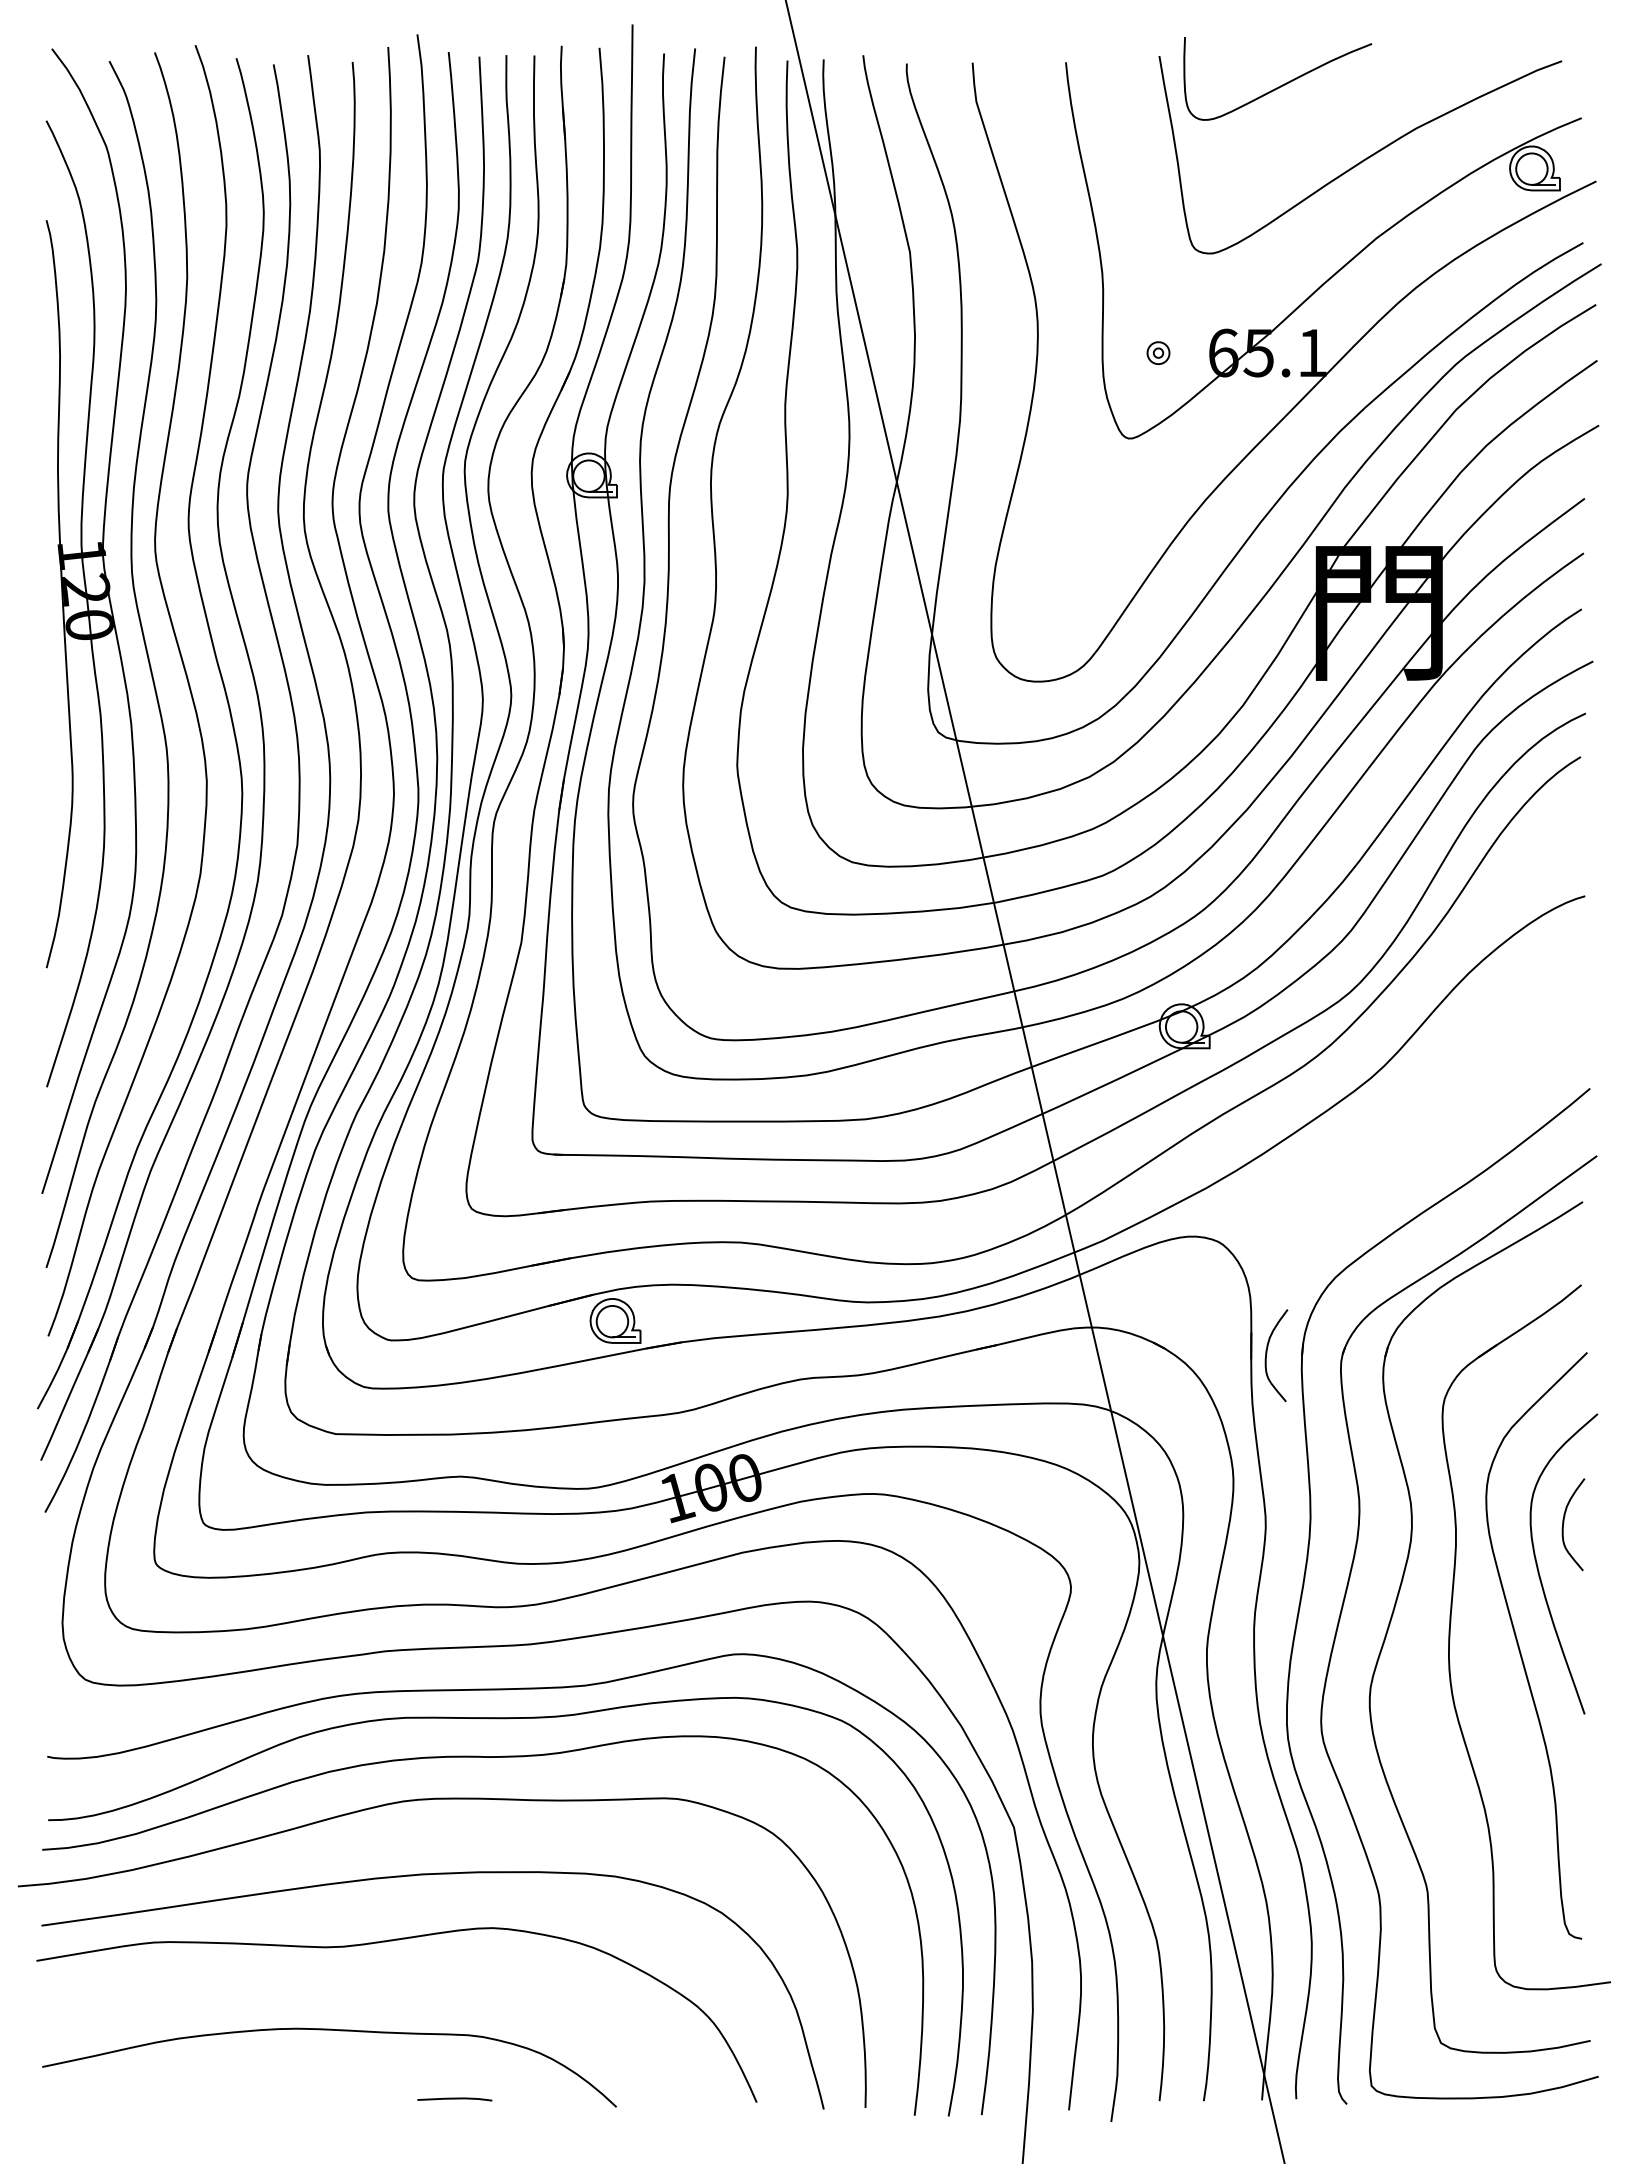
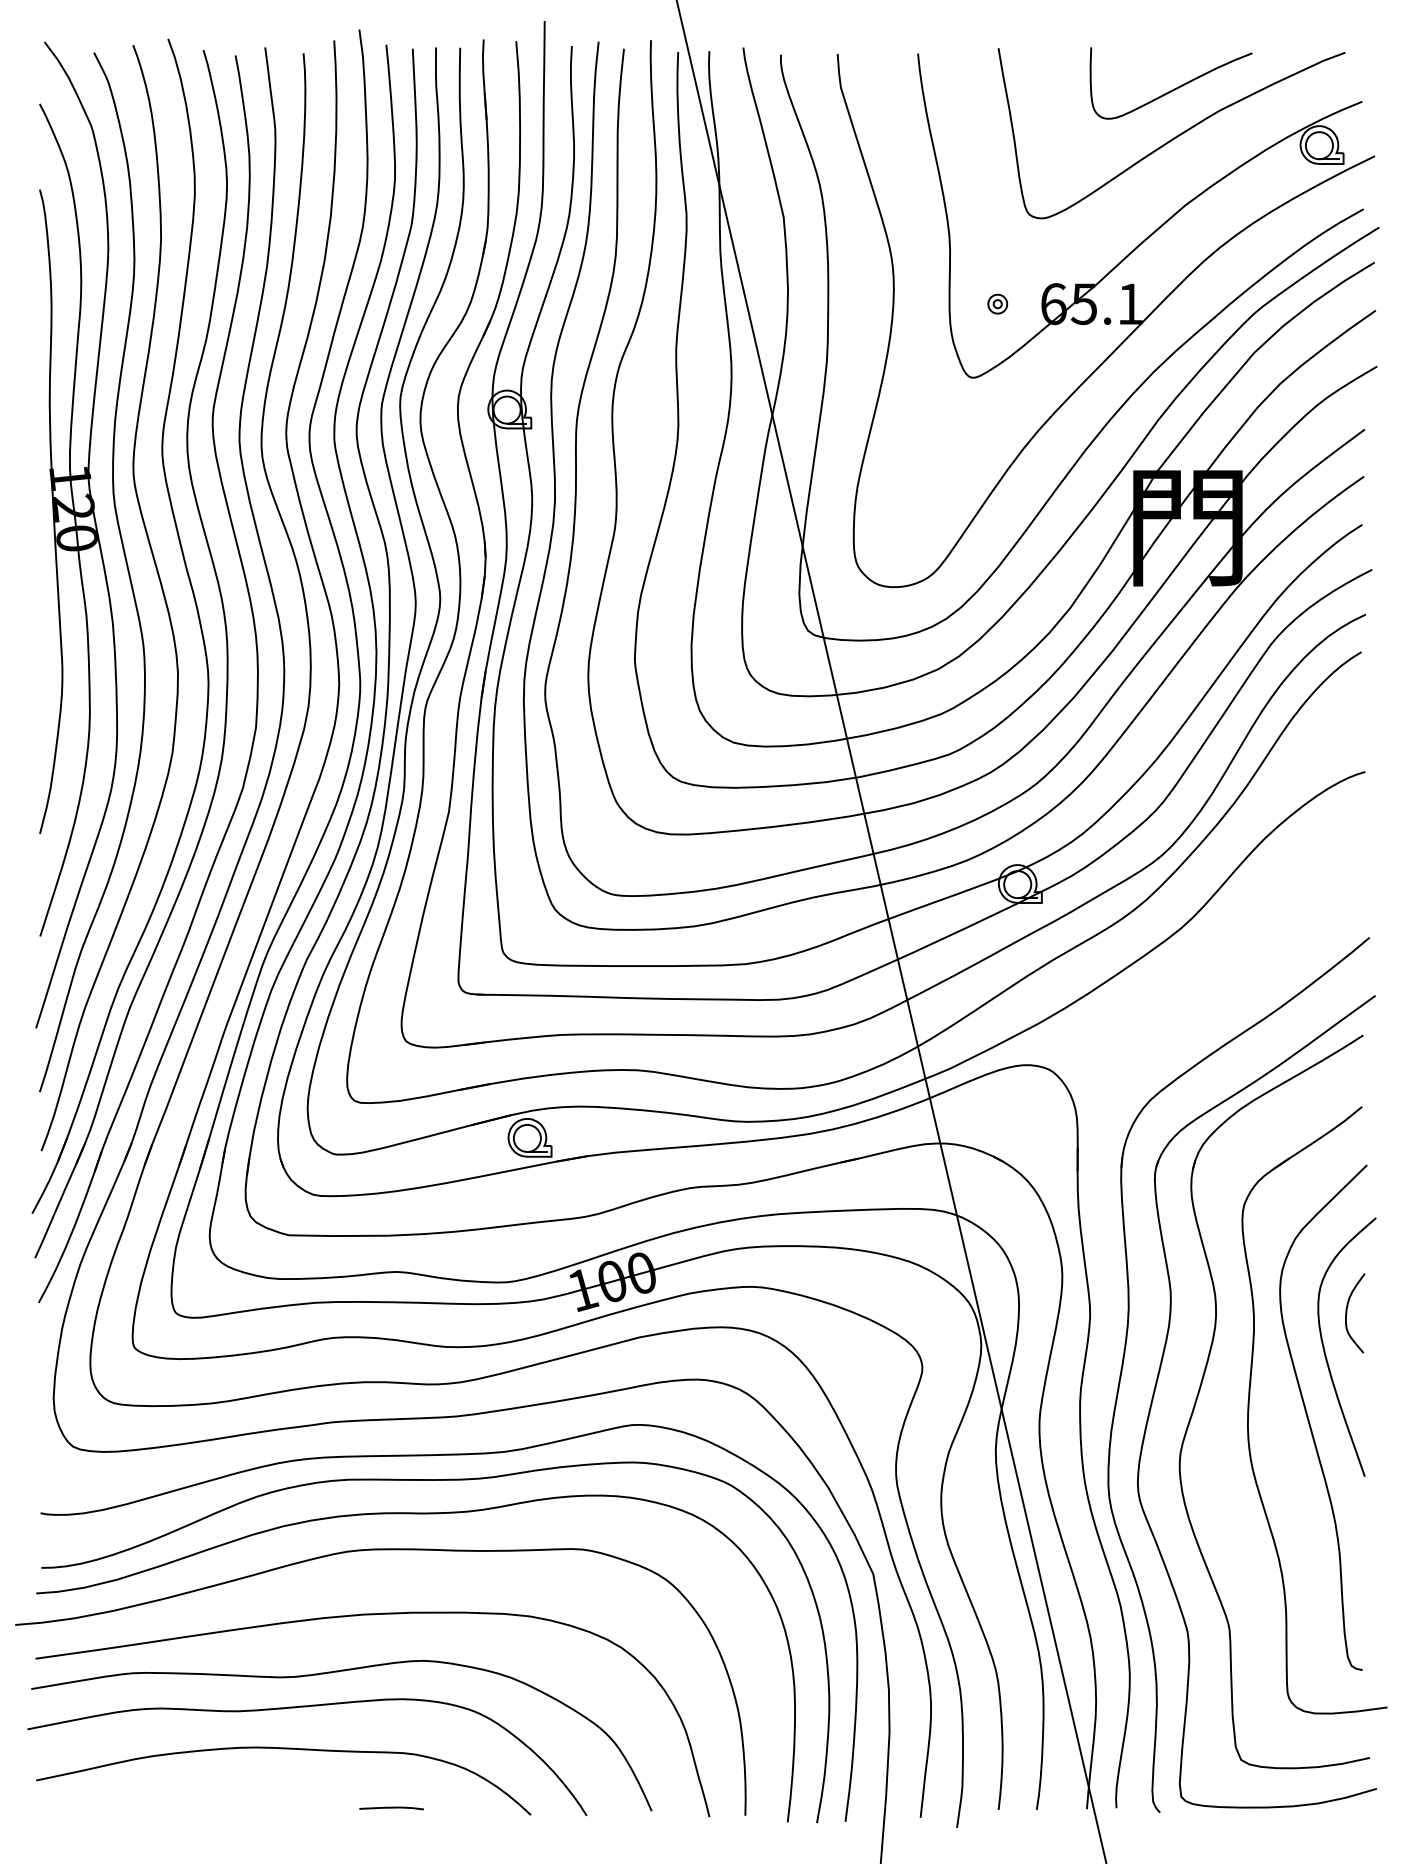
curve: (1280, 85) -> (1173, 89), moved
curve: (1267, 1354) -> (1091, 1166), removed
curve: (351, 1982) -> (302, 1707), added

